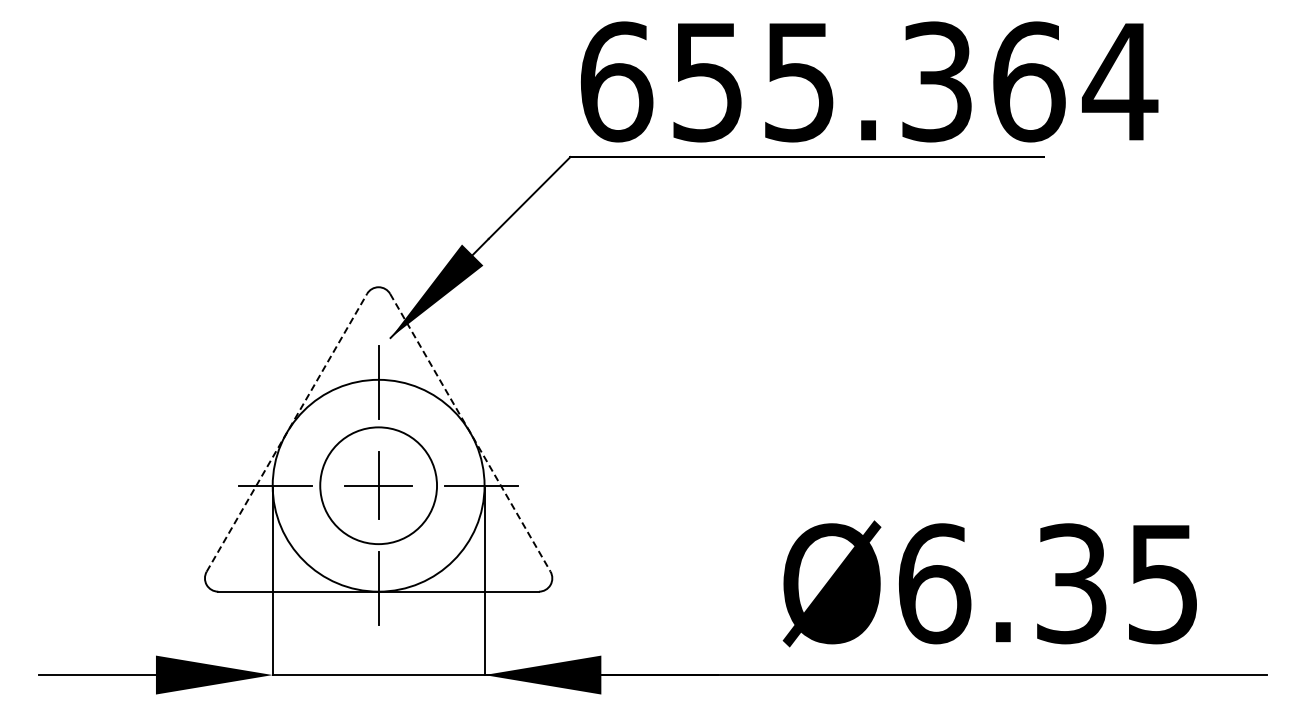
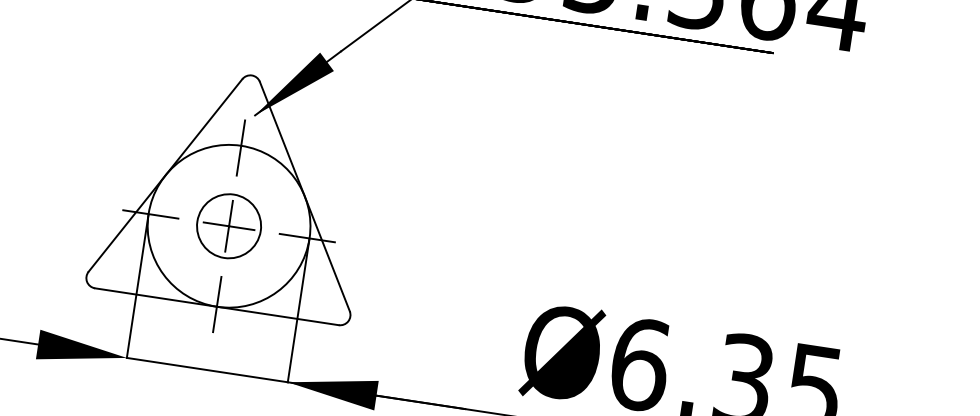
line: (287, 432) -> (165, 175), dashed -> solid
line: (470, 433) -> (304, 197), dashed -> solid
circle: (378, 485) -> (229, 226), size x0.71

